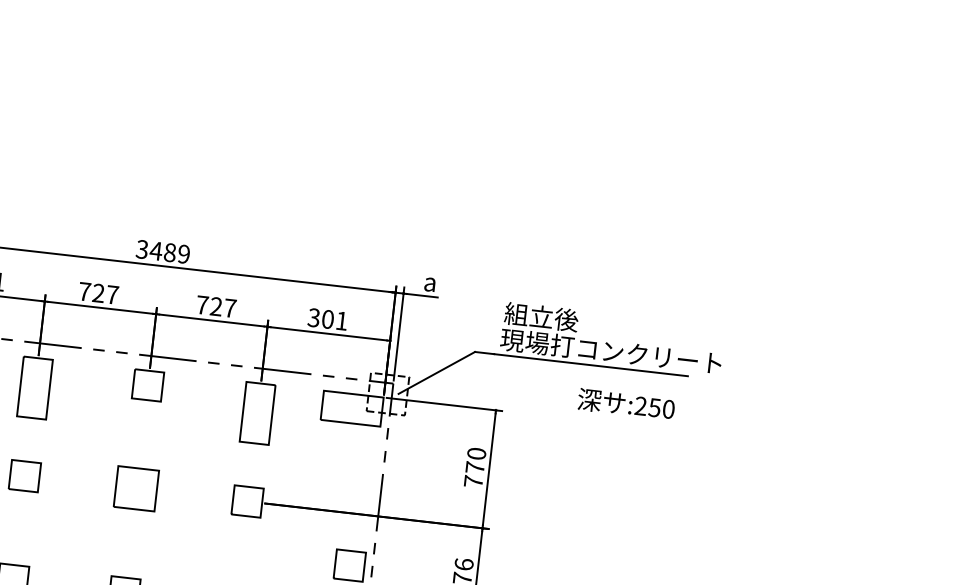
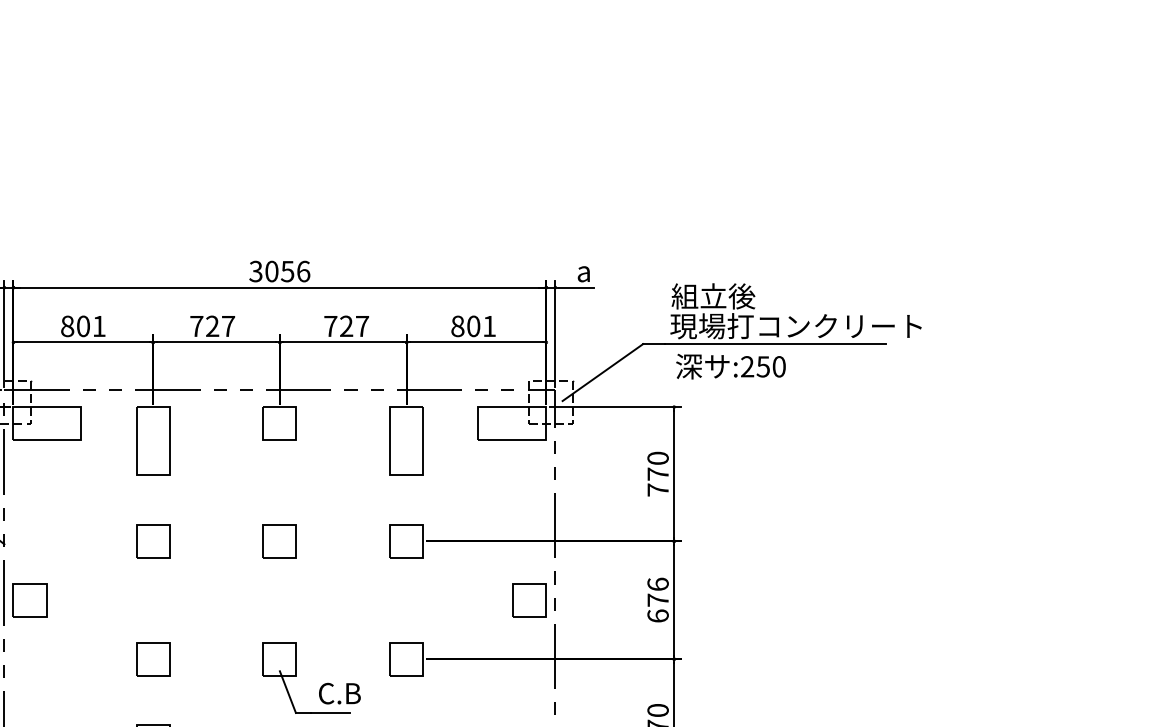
text: (169, 252) -> (287, 271), 3489 -> 3056
text: (313, 317) -> (457, 325), 301 -> 801
text: (625, 404) -> (730, 366), moved
part: (135, 488) -> (279, 541), size x0.71

